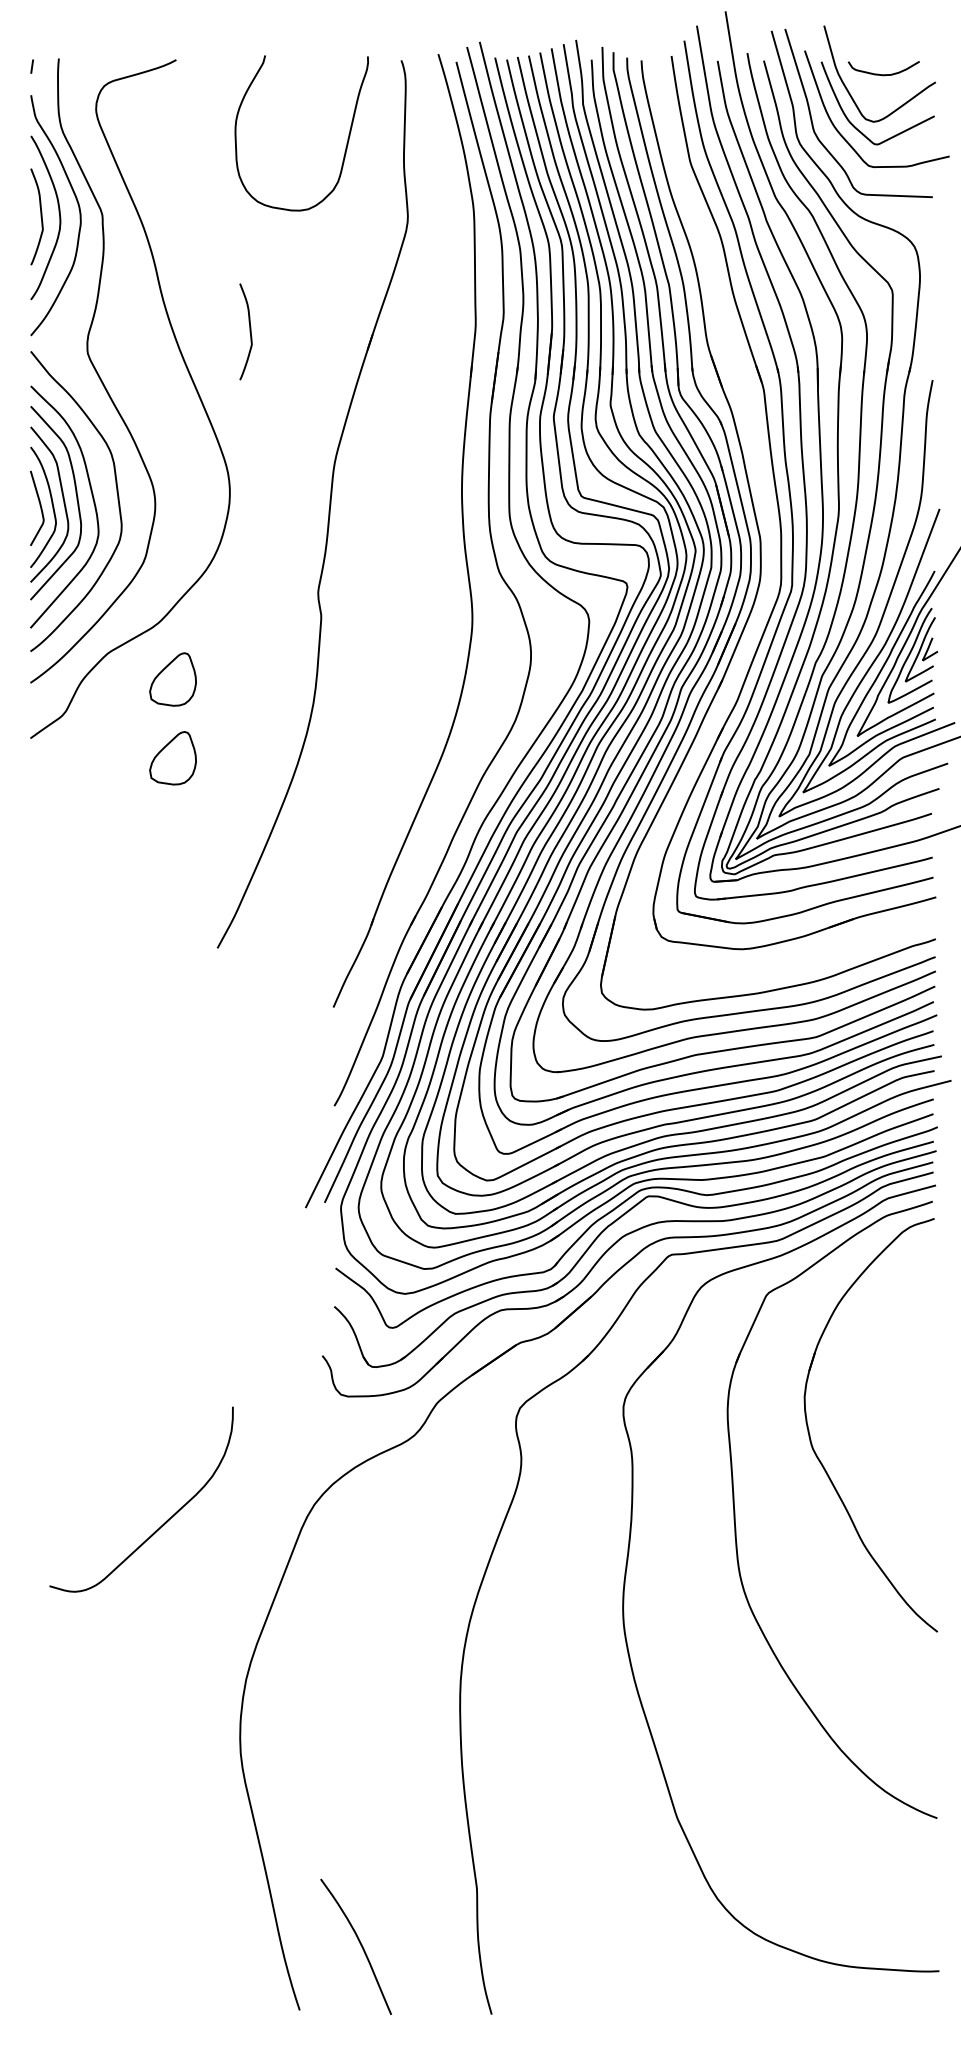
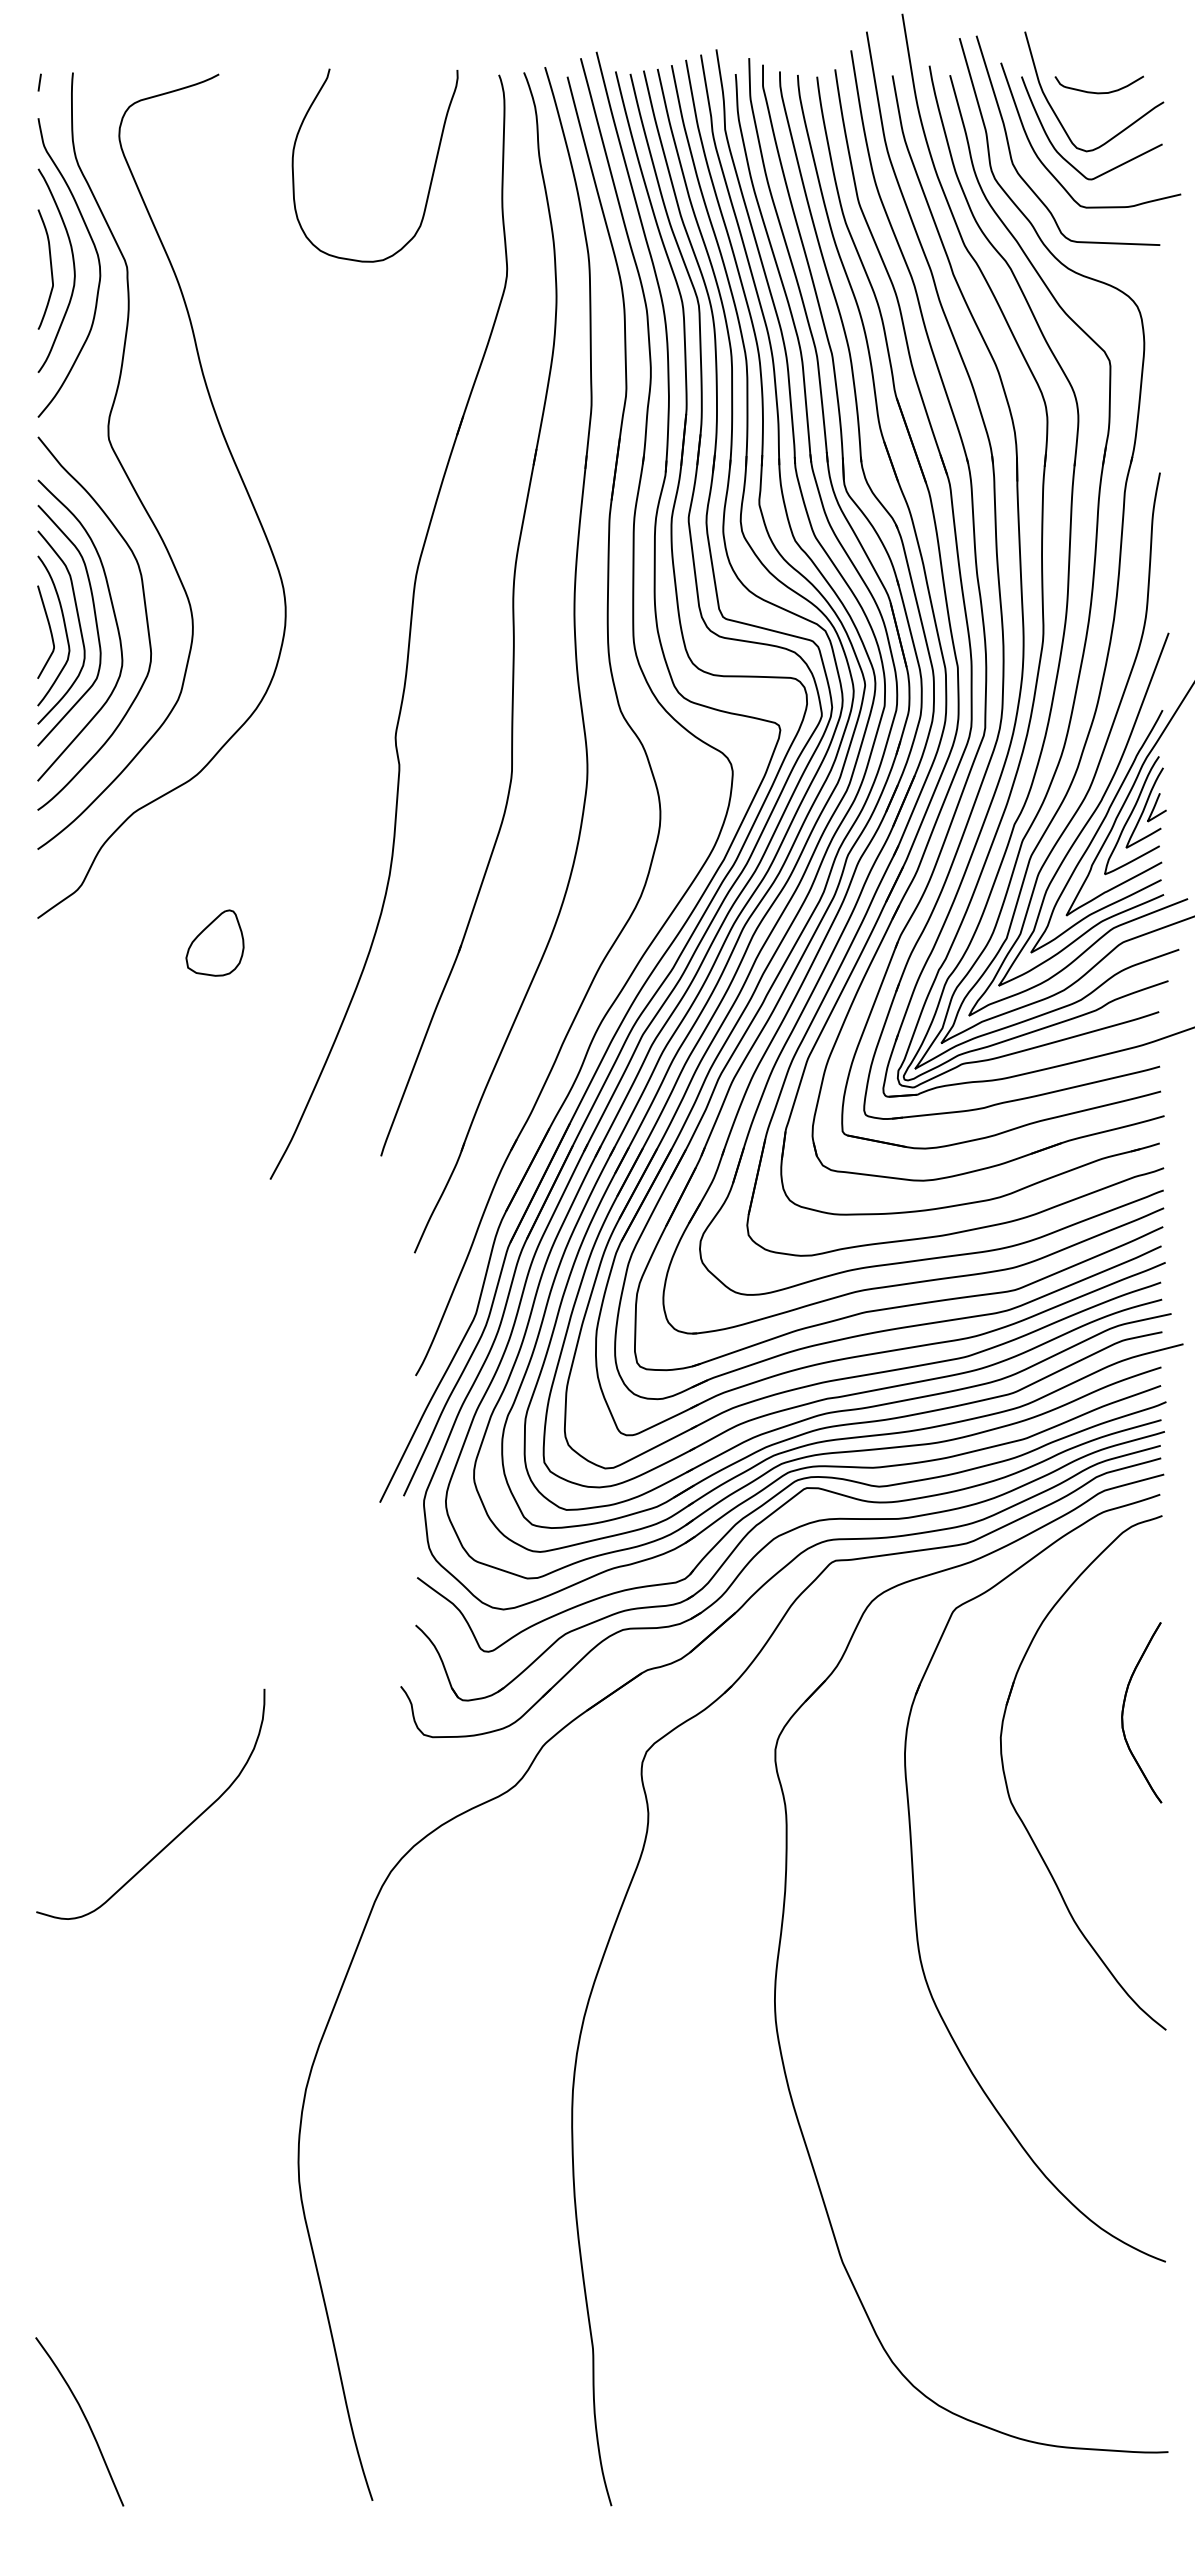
curve: (249, 331) -> (310, 412), removed
part: (412, 494) -> (512, 614), added
part: (768, 521) -> (955, 648), added
part: (172, 679) -> (214, 844), removed
part: (904, 1373) -> (1124, 1708), added
curve: (162, 1524) -> (176, 1835), moved
curve: (359, 1944) -> (84, 2418), moved

